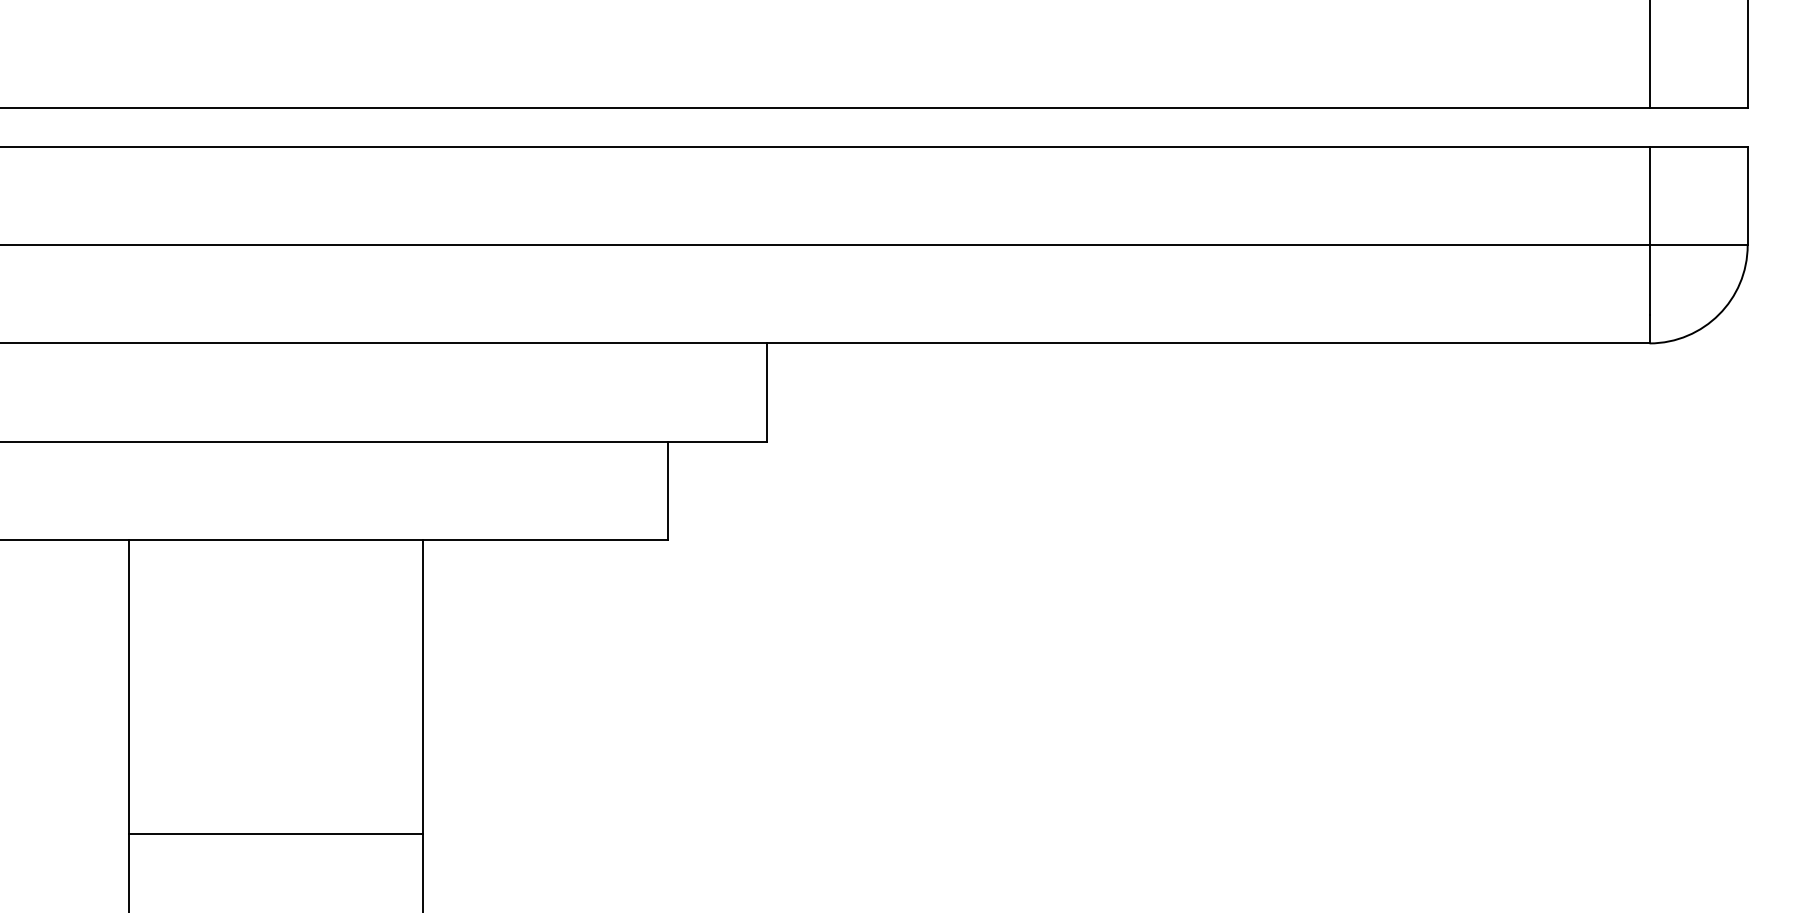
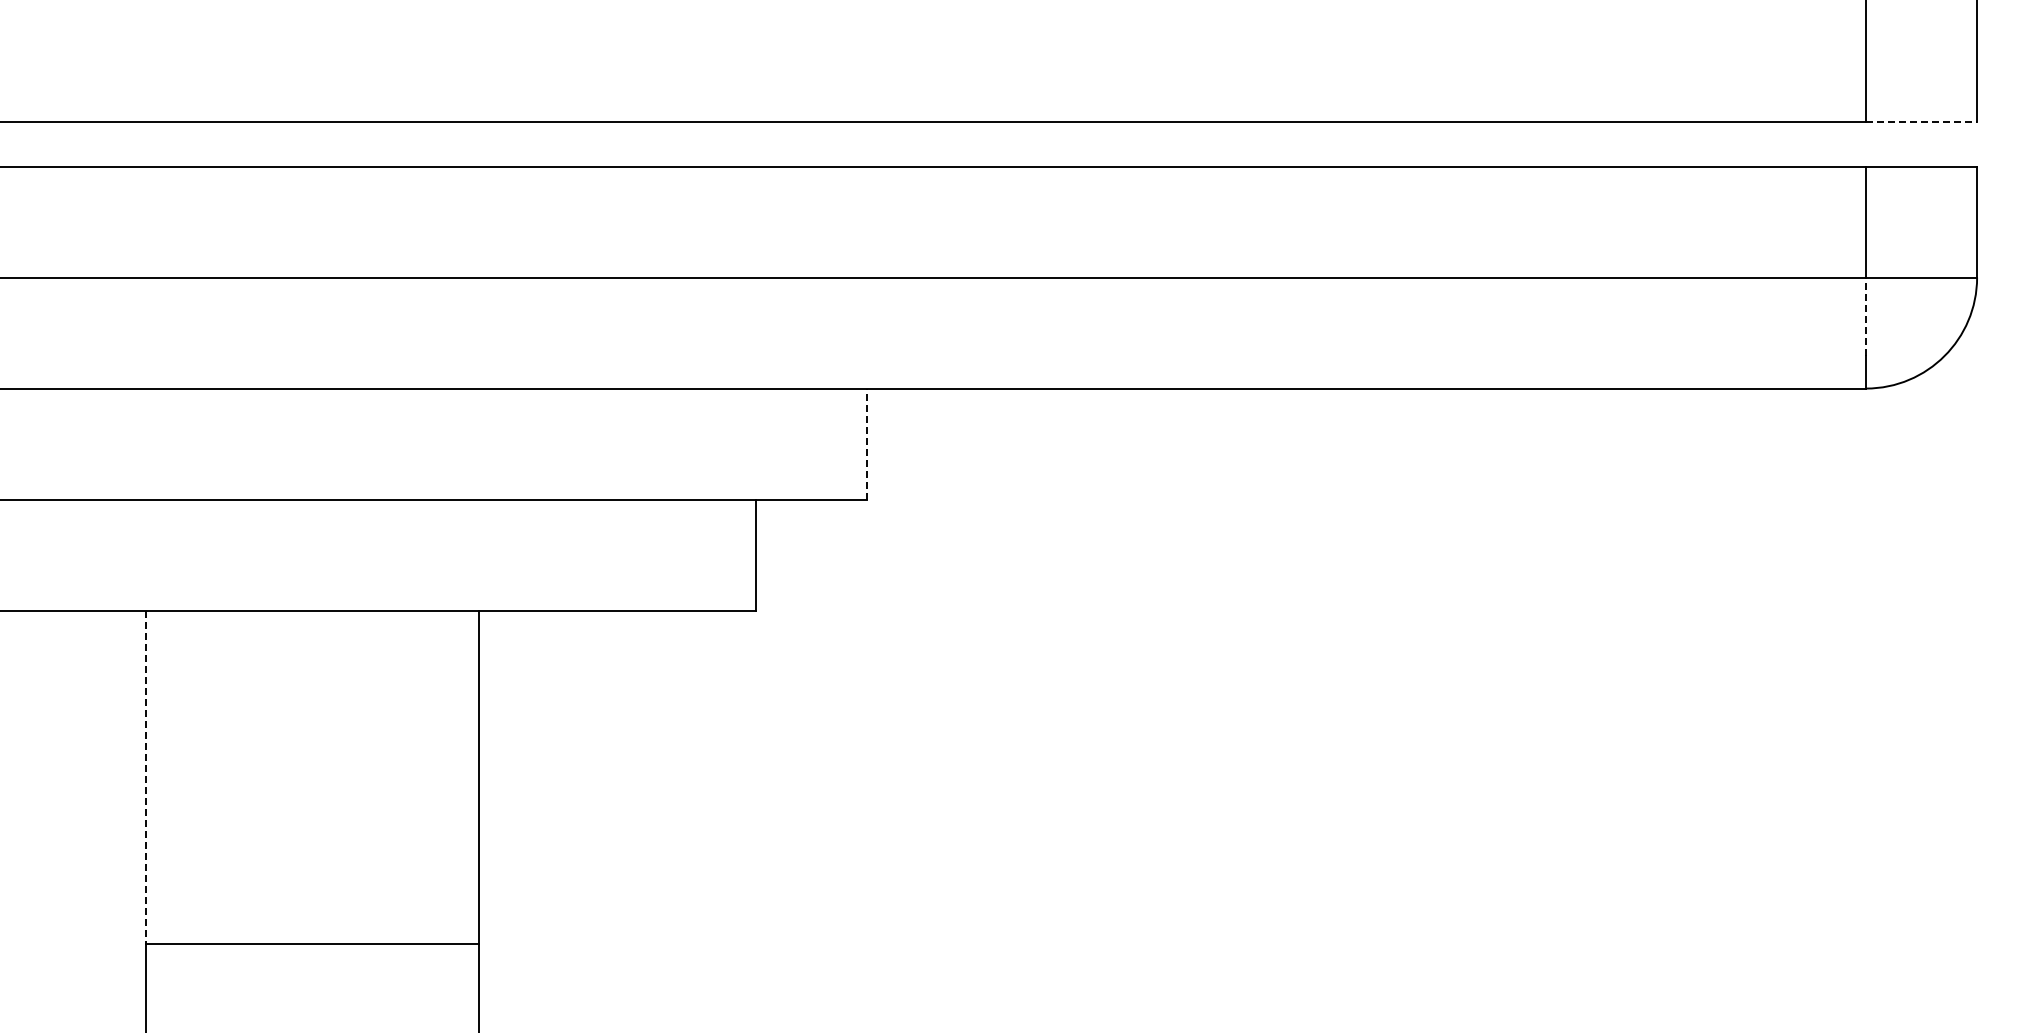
line: (1699, 108) -> (1922, 122), solid -> dashed
line: (1649, 279) -> (1866, 316), solid -> dashed
line: (766, 391) -> (867, 443), solid -> dashed
line: (128, 687) -> (145, 777), solid -> dashed

